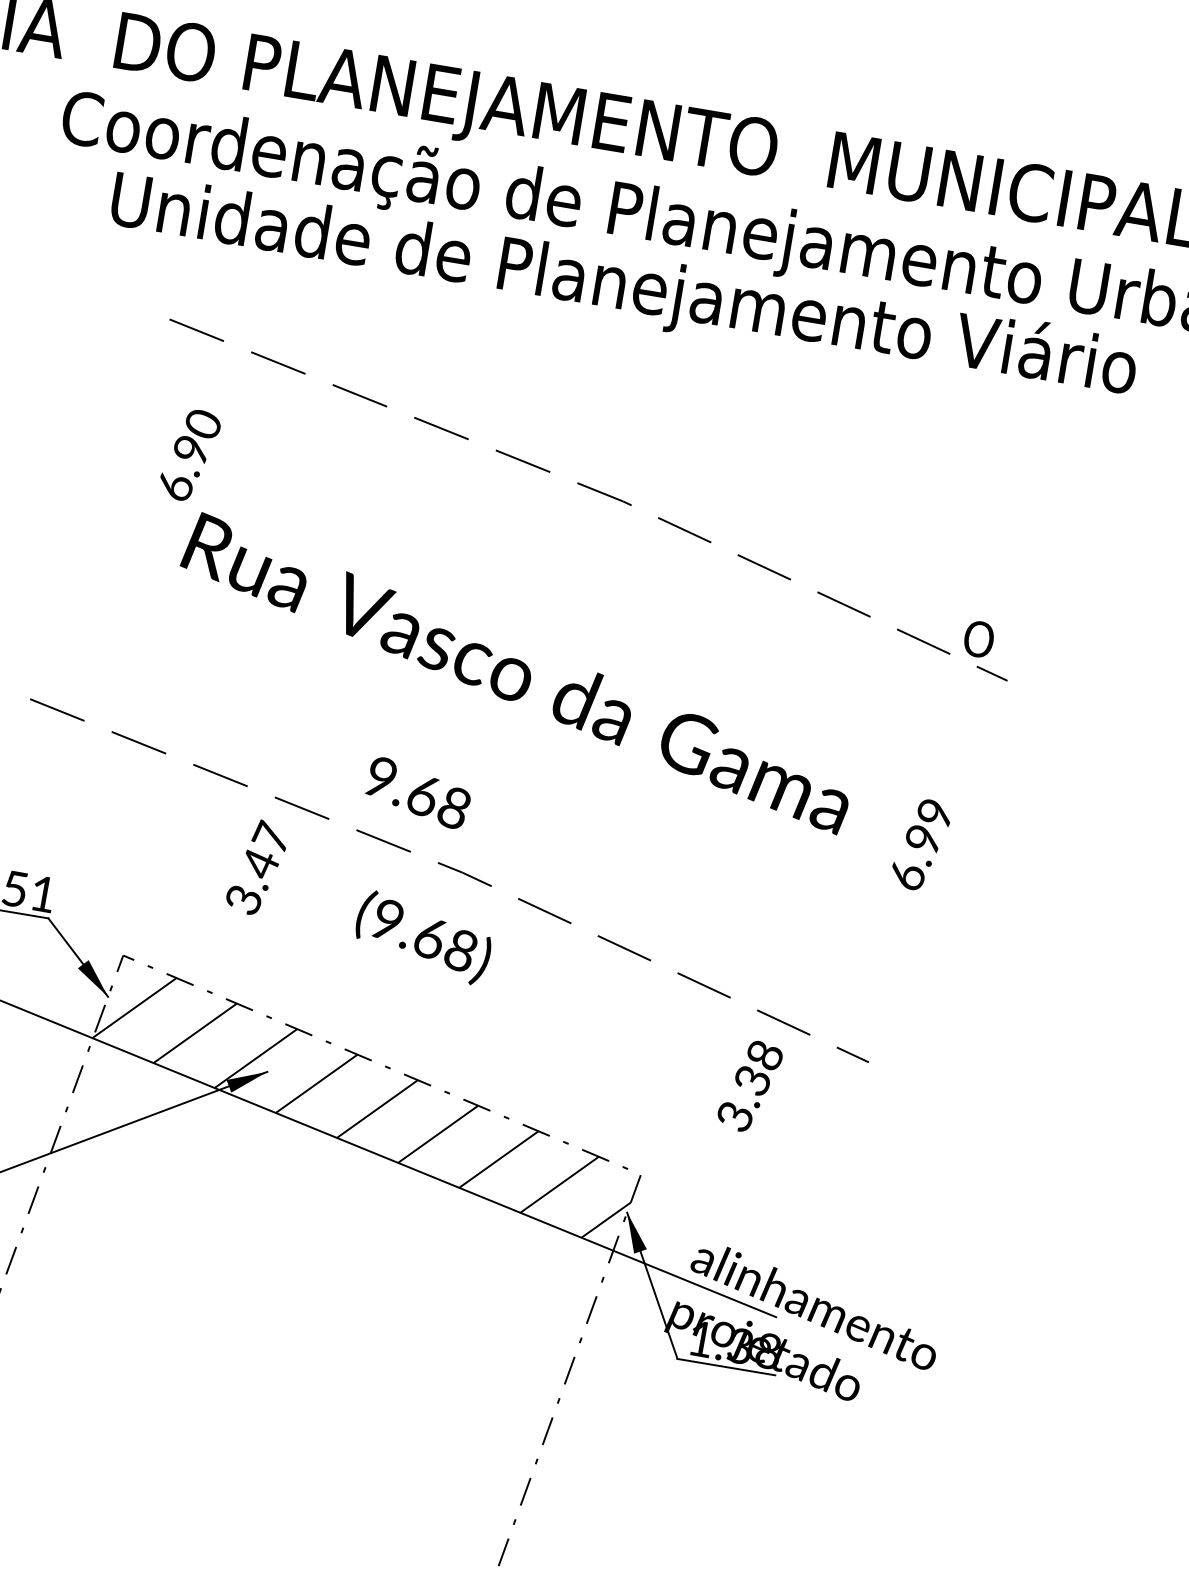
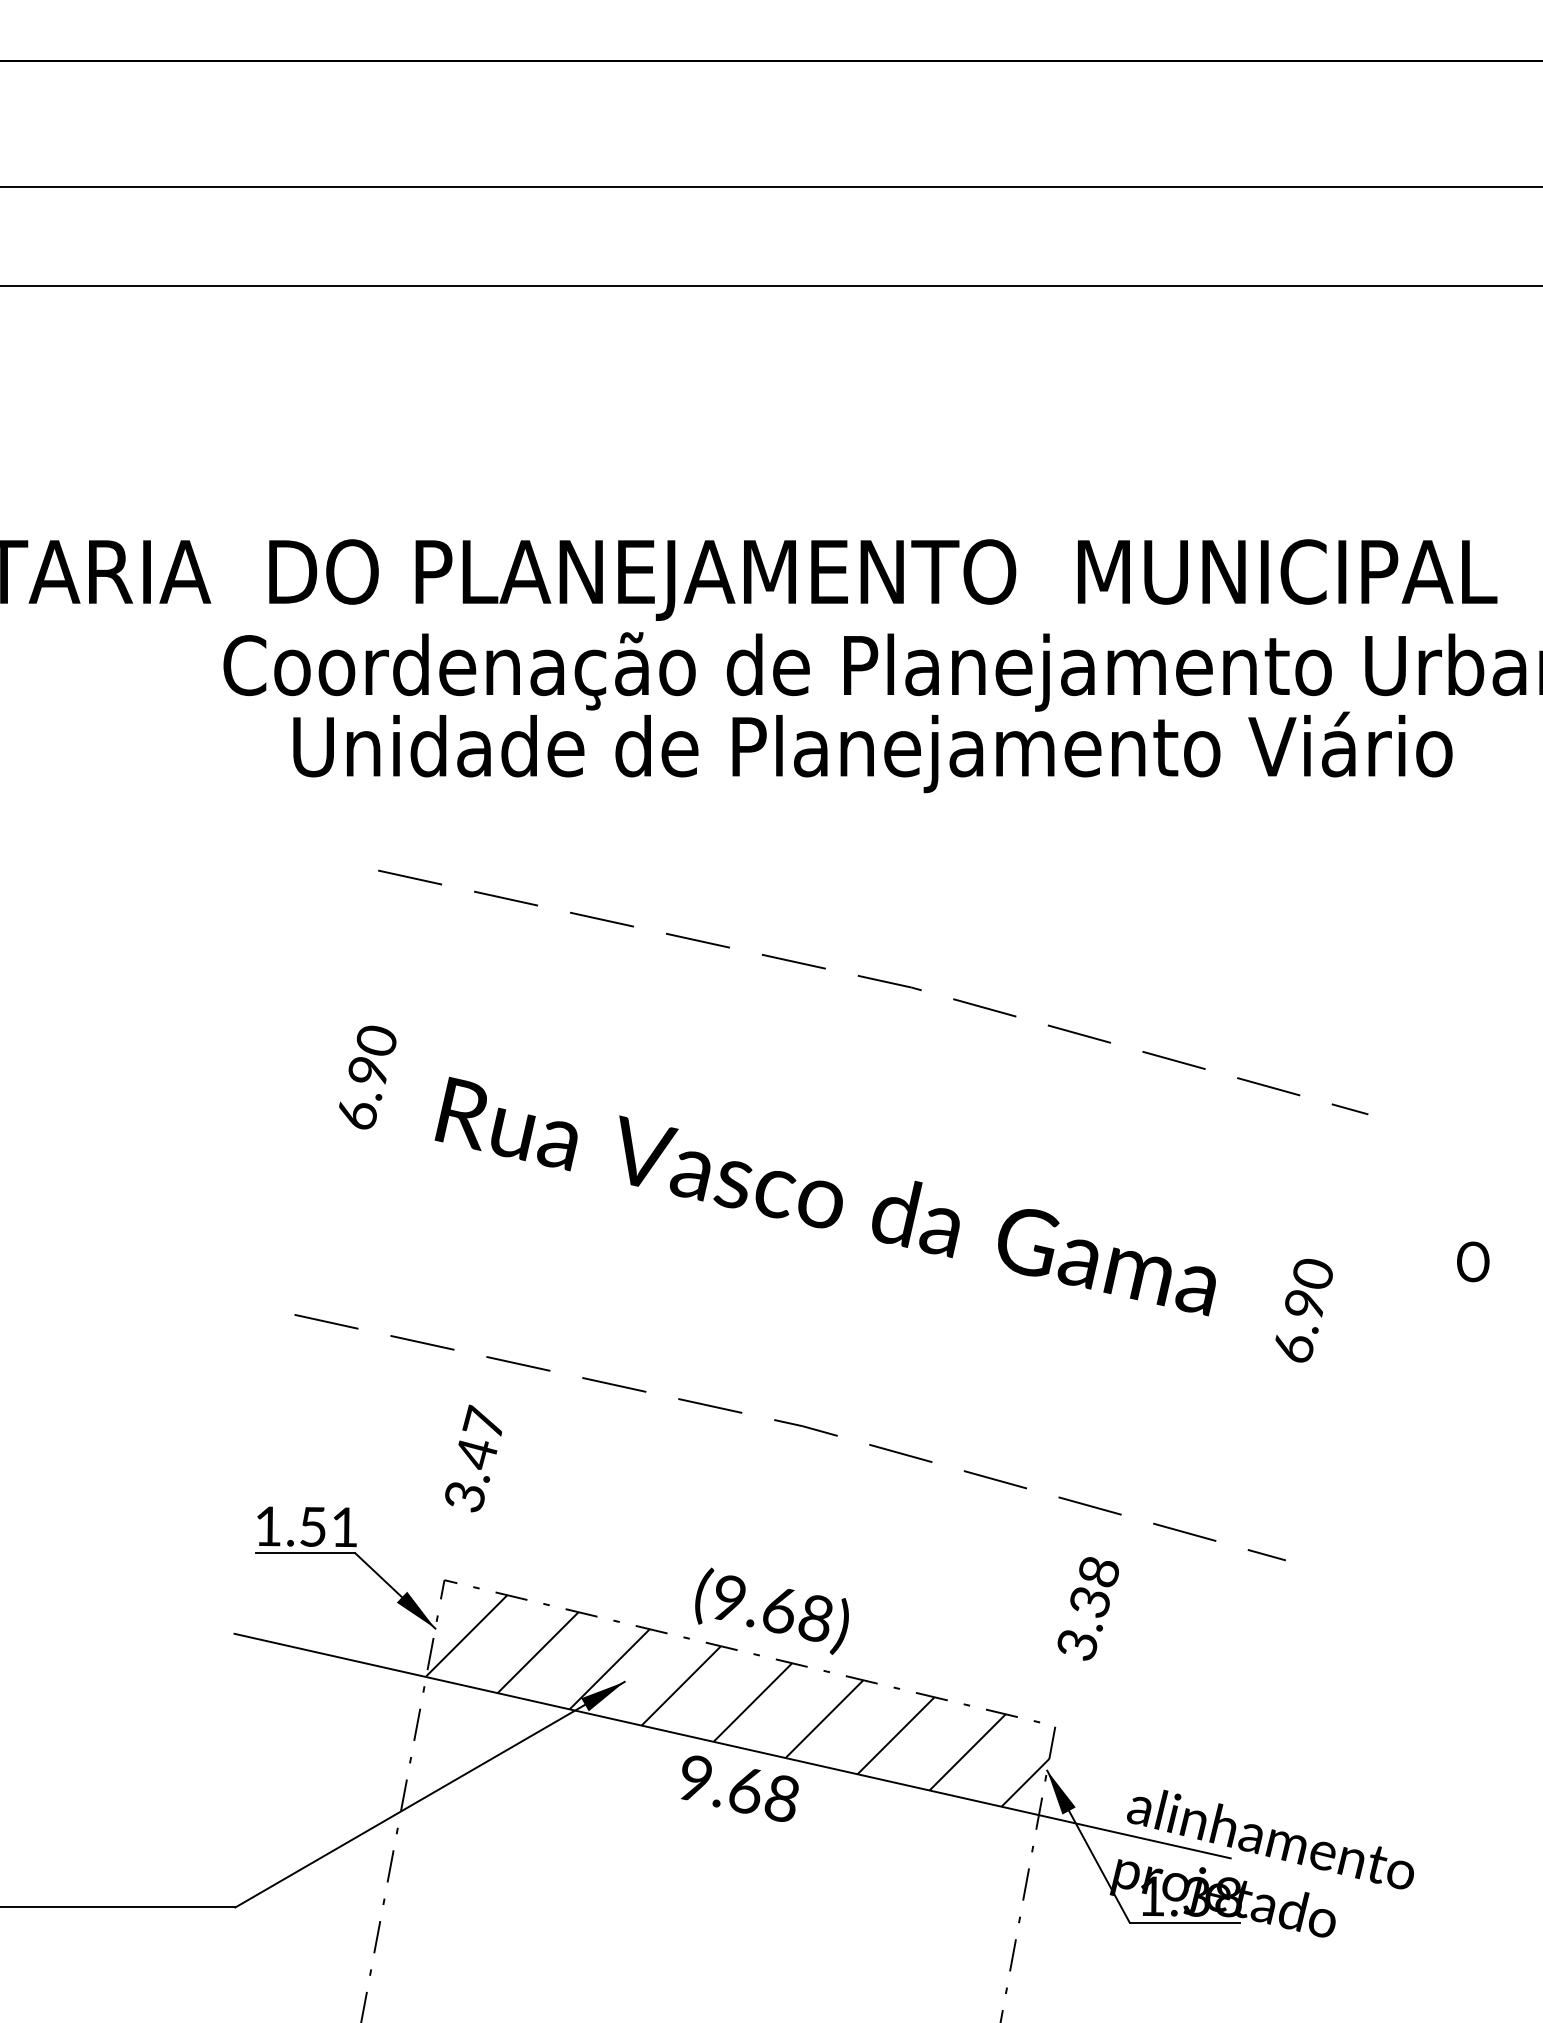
text: (189, 455) -> (367, 1077), moved
text: (979, 639) -> (1473, 1261), moved
text: (418, 792) -> (739, 1788), moved
text: (934, 813) -> (1312, 1273), 6.99 -> 6.90
text: (256, 867) -> (473, 1458), moved
text: (423, 937) -> (771, 1610), moved
text: (749, 1085) -> (1087, 1608), moved

